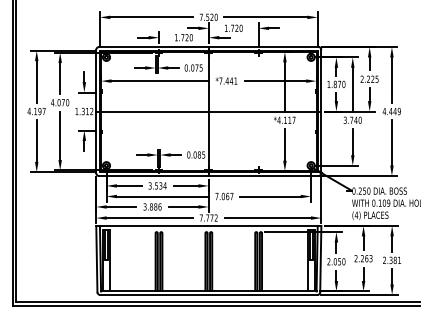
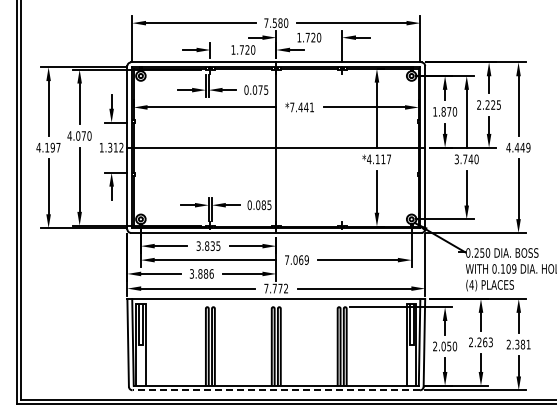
text: (212, 16) -> (280, 22), 7.520 -> 7.580
text: (160, 185) -> (212, 245), 3.534 -> 3.835
text: (231, 196) -> (306, 259), 7.067 -> 7.069
line: (208, 295) -> (276, 390), solid -> dashed

